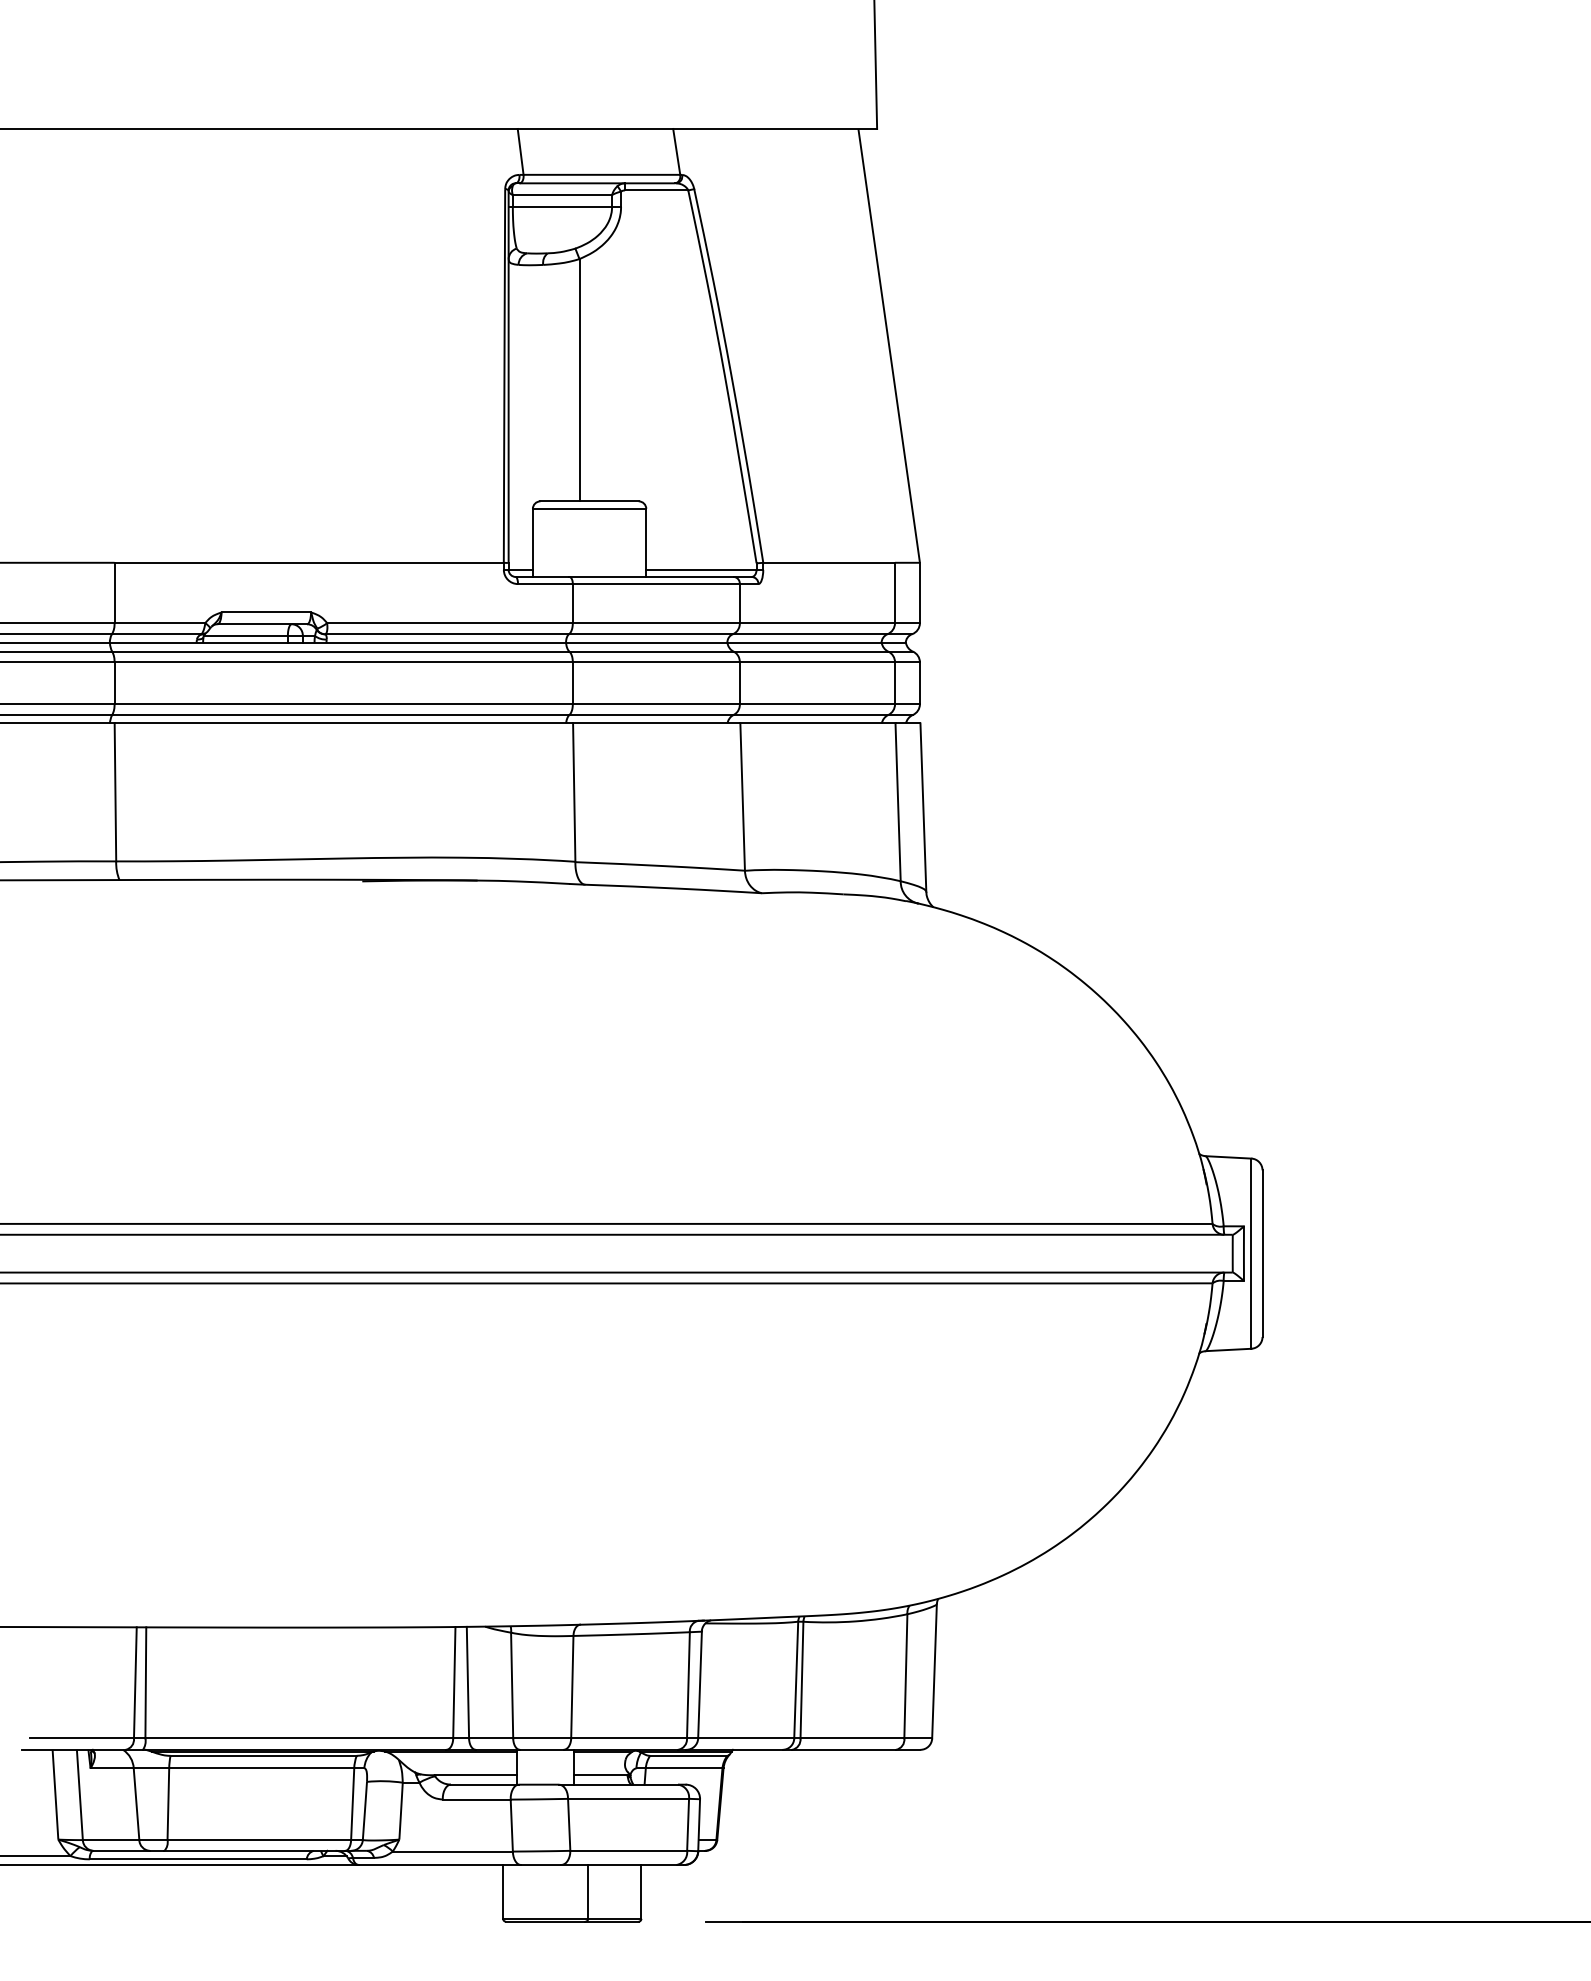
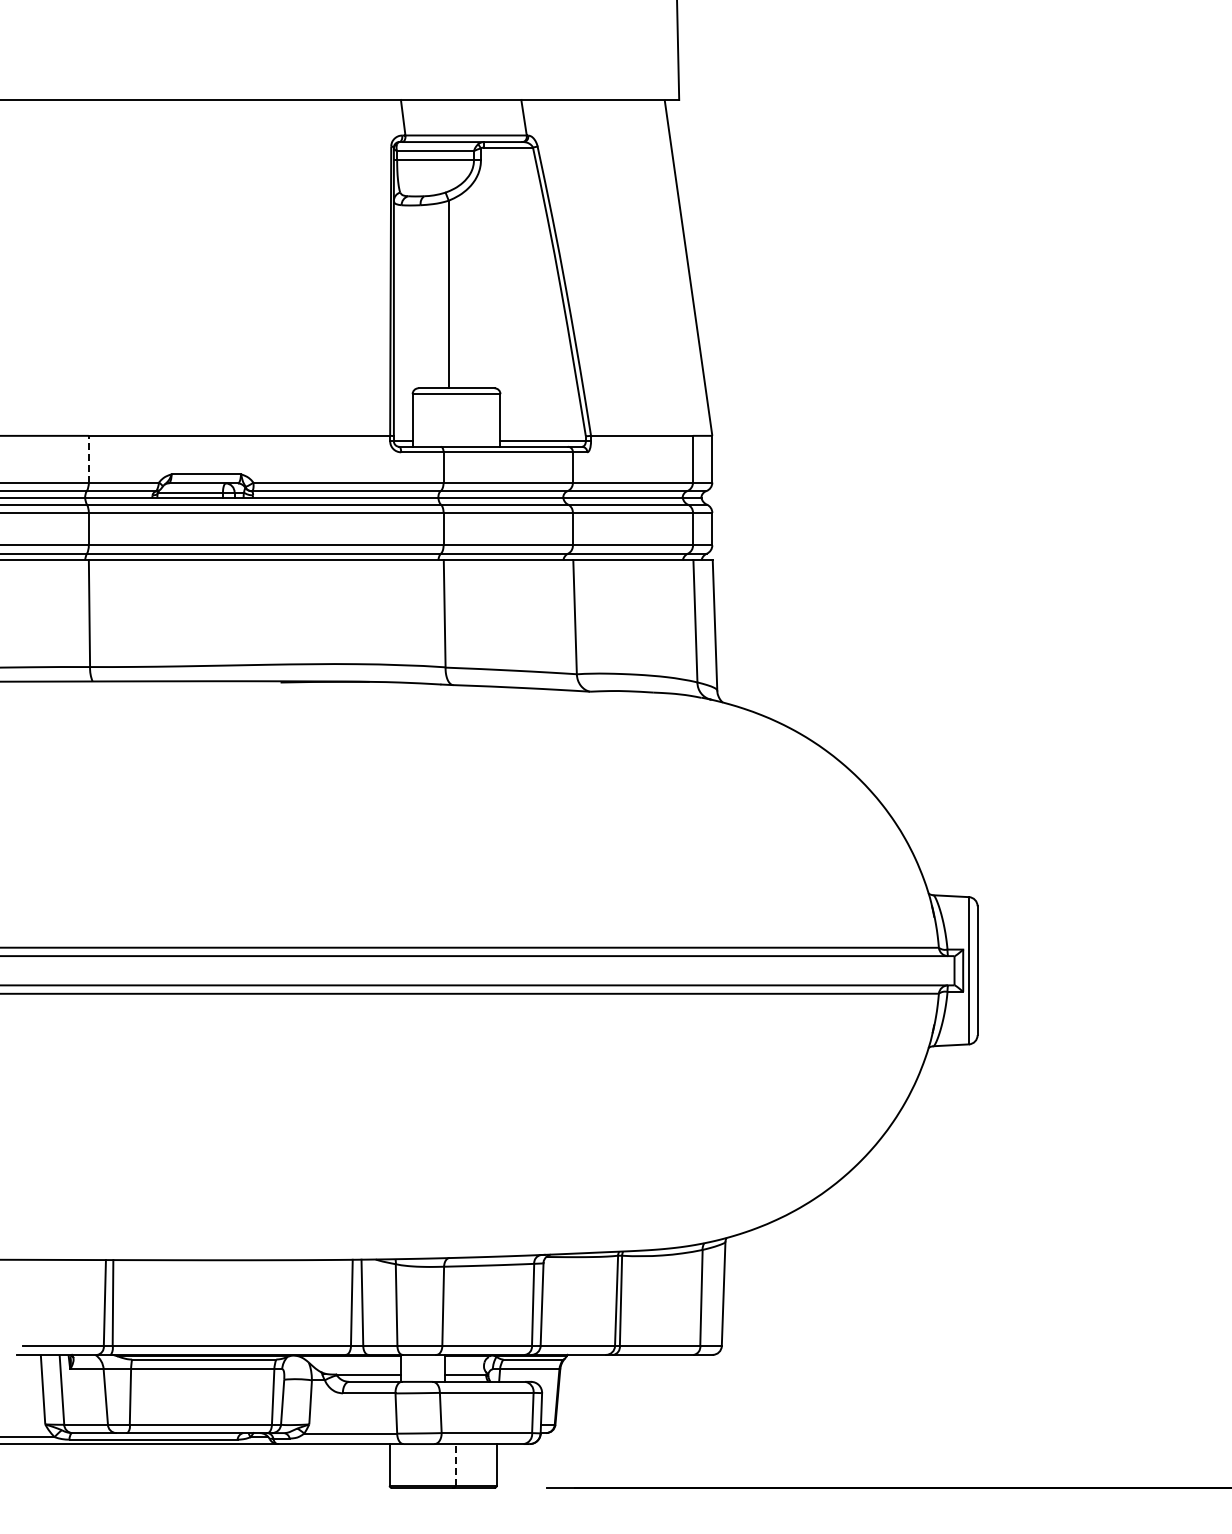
line: (114, 592) -> (88, 458), solid -> dashed
line: (588, 1891) -> (455, 1464), solid -> dashed

